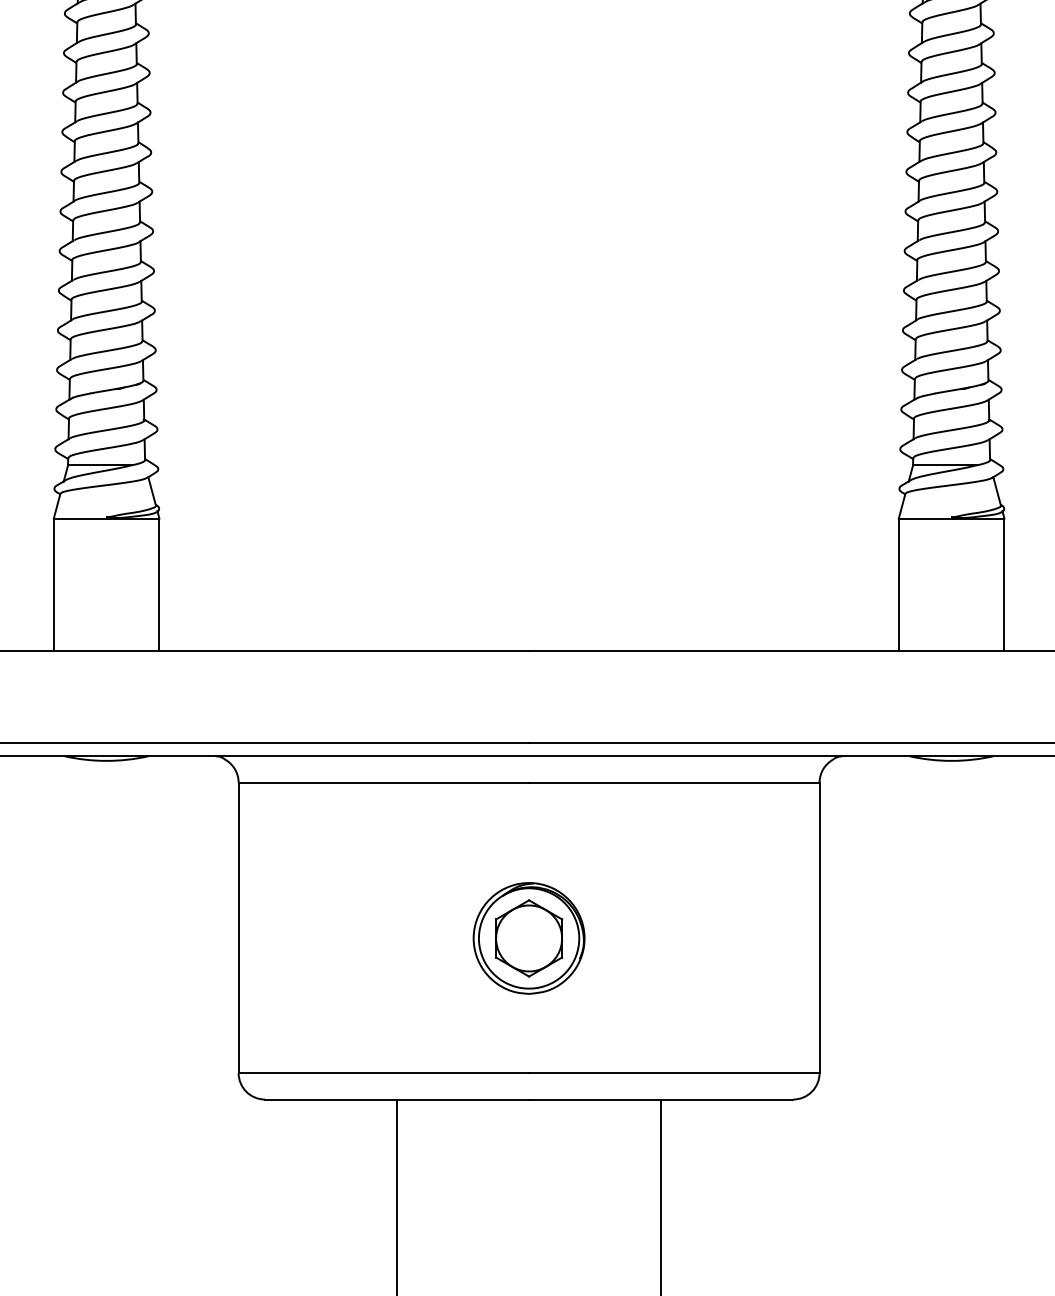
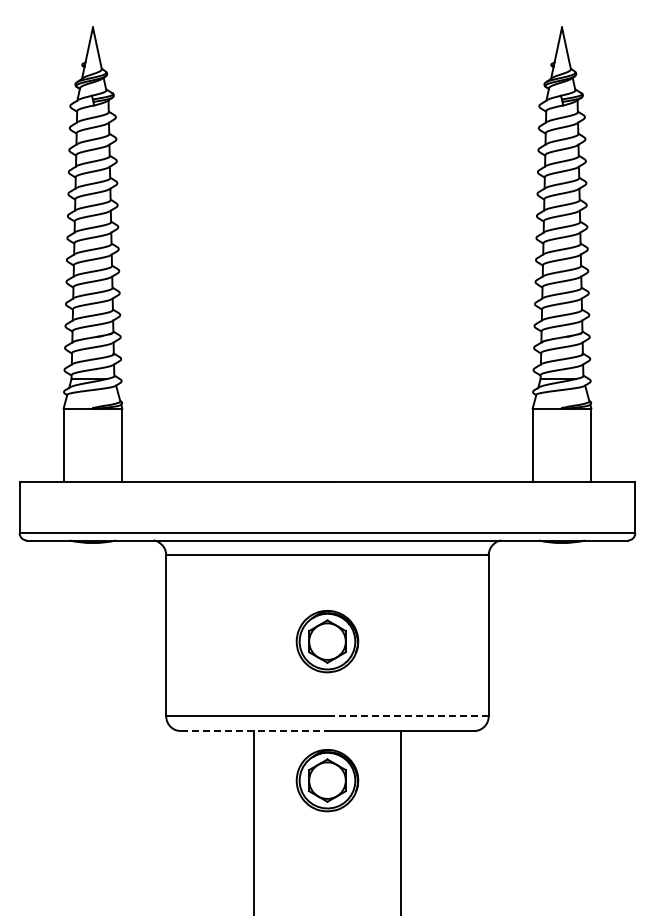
line: (675, 1073) -> (408, 716), solid -> dashed
line: (397, 1100) -> (254, 731), solid -> dashed
part: (529, 1188) -> (327, 780), added

